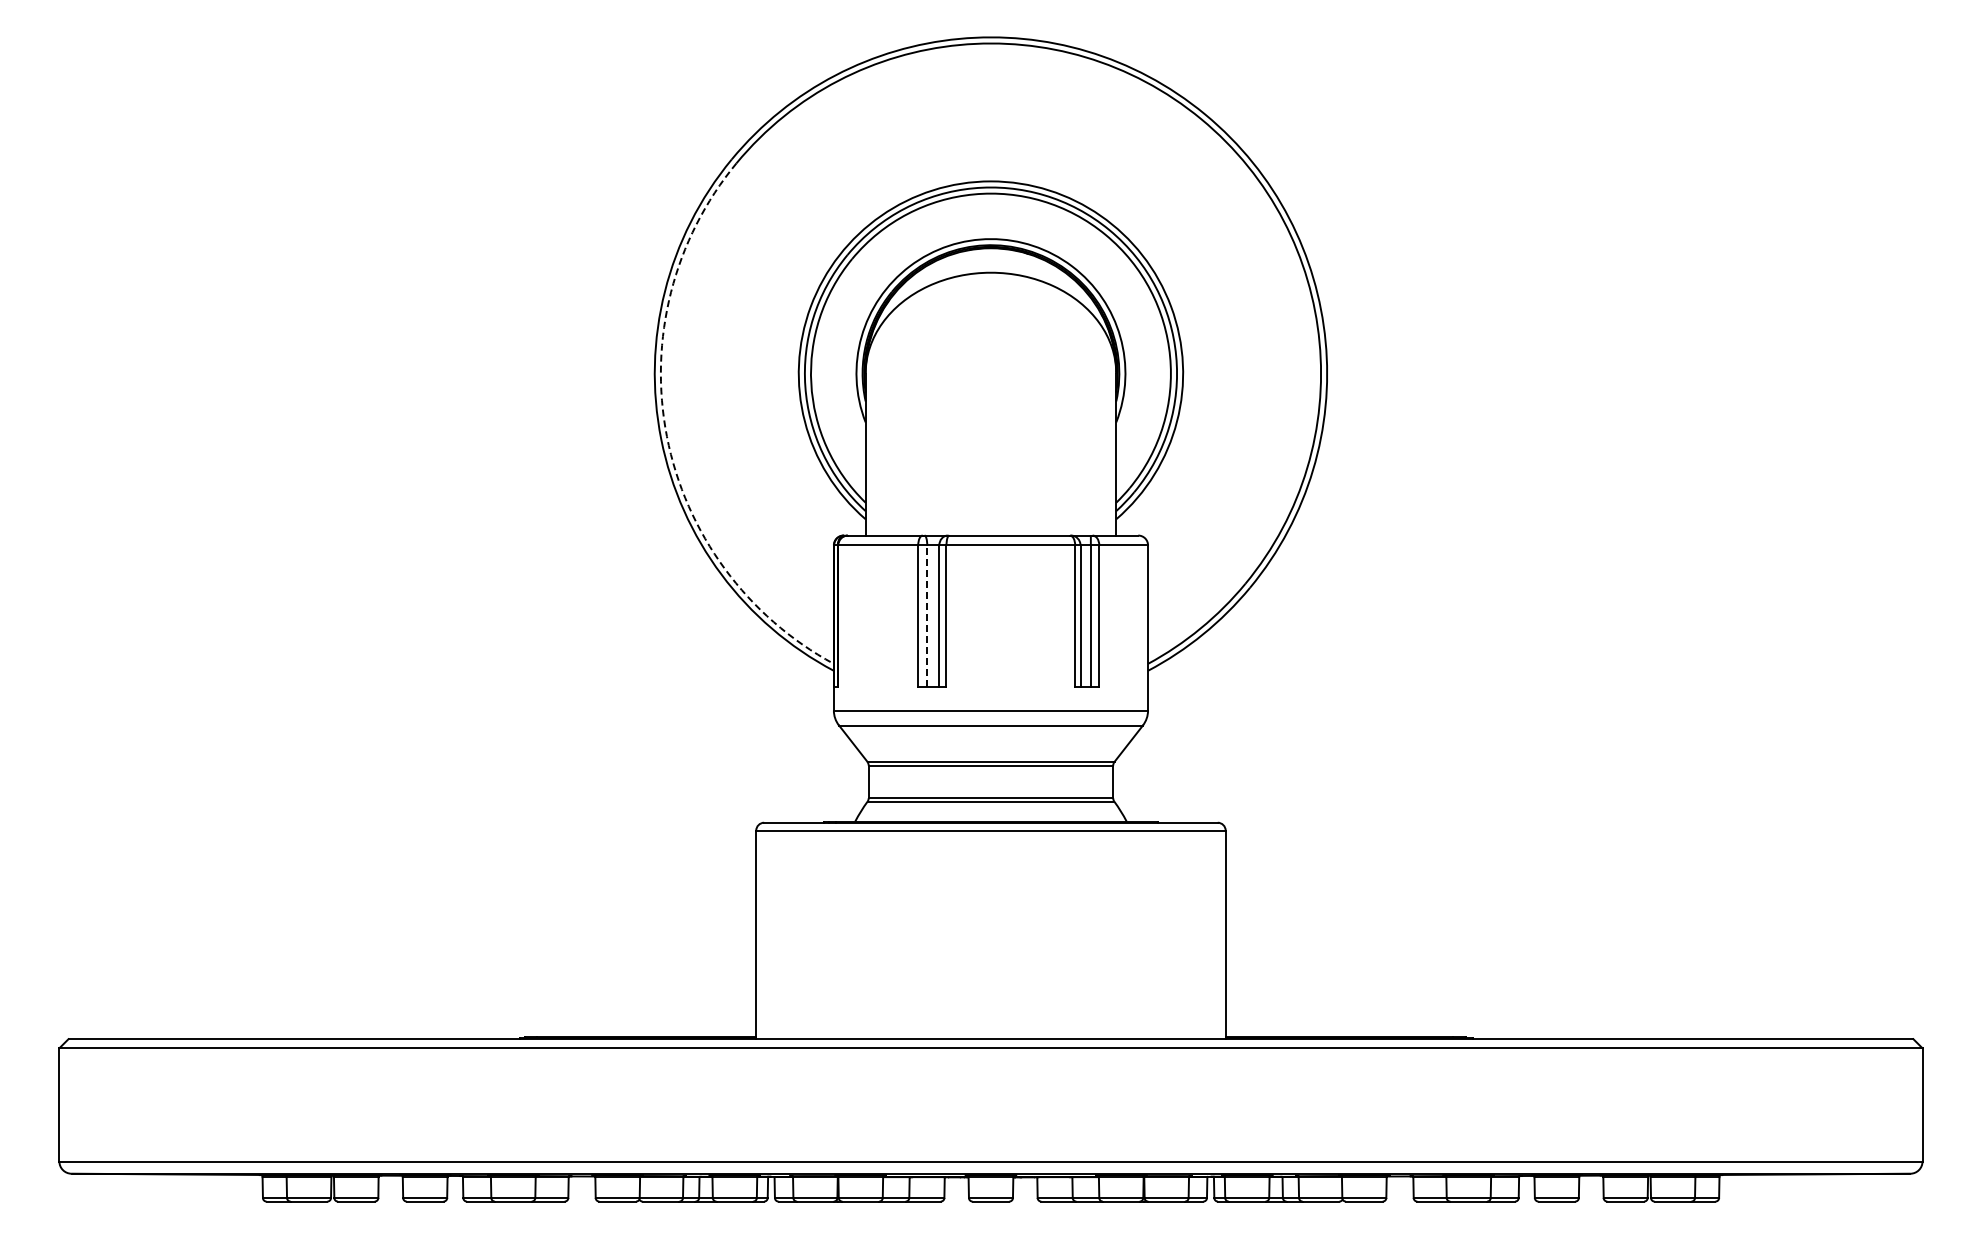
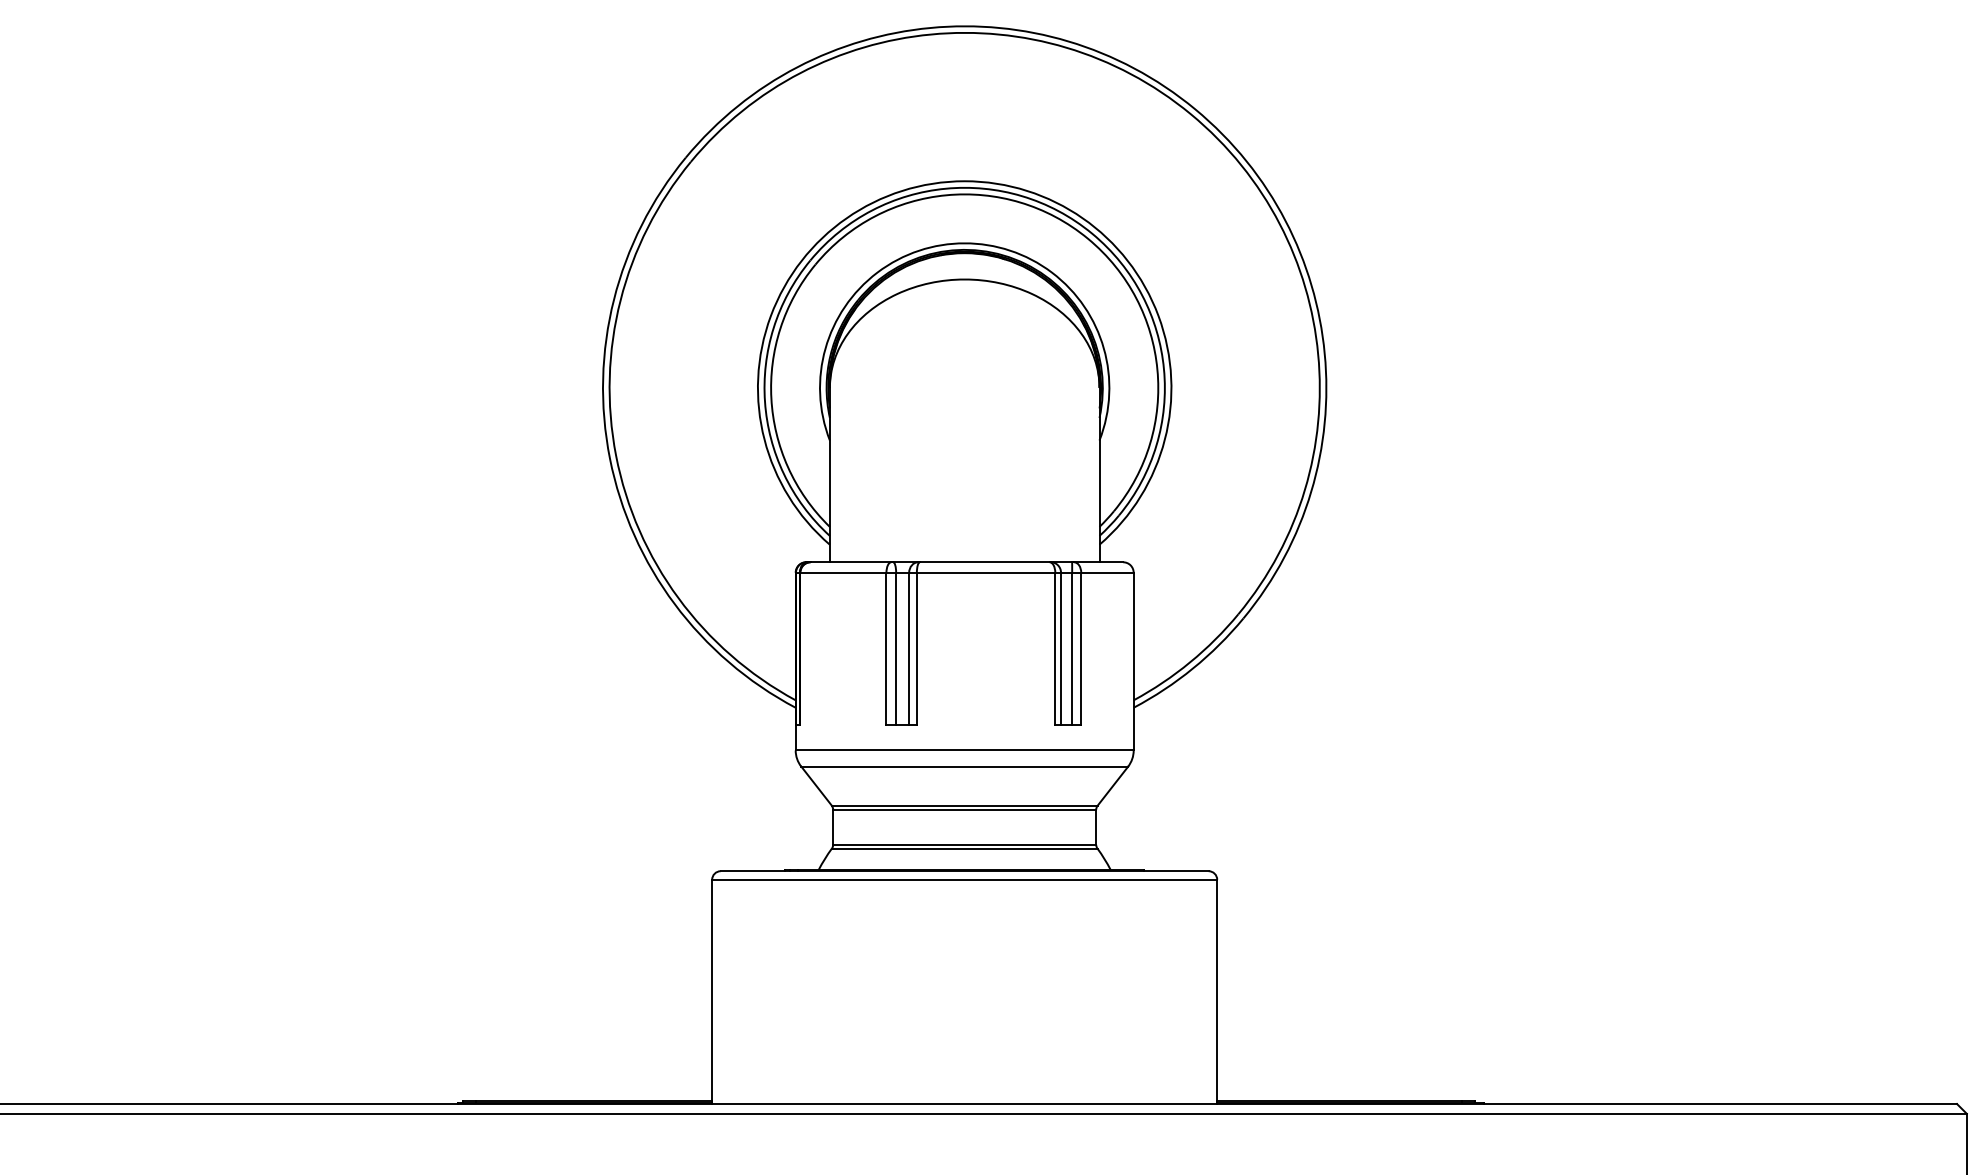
arc: (666, 436) -> (615, 455), dashed -> solid
line: (927, 616) -> (896, 649), dashed -> solid

